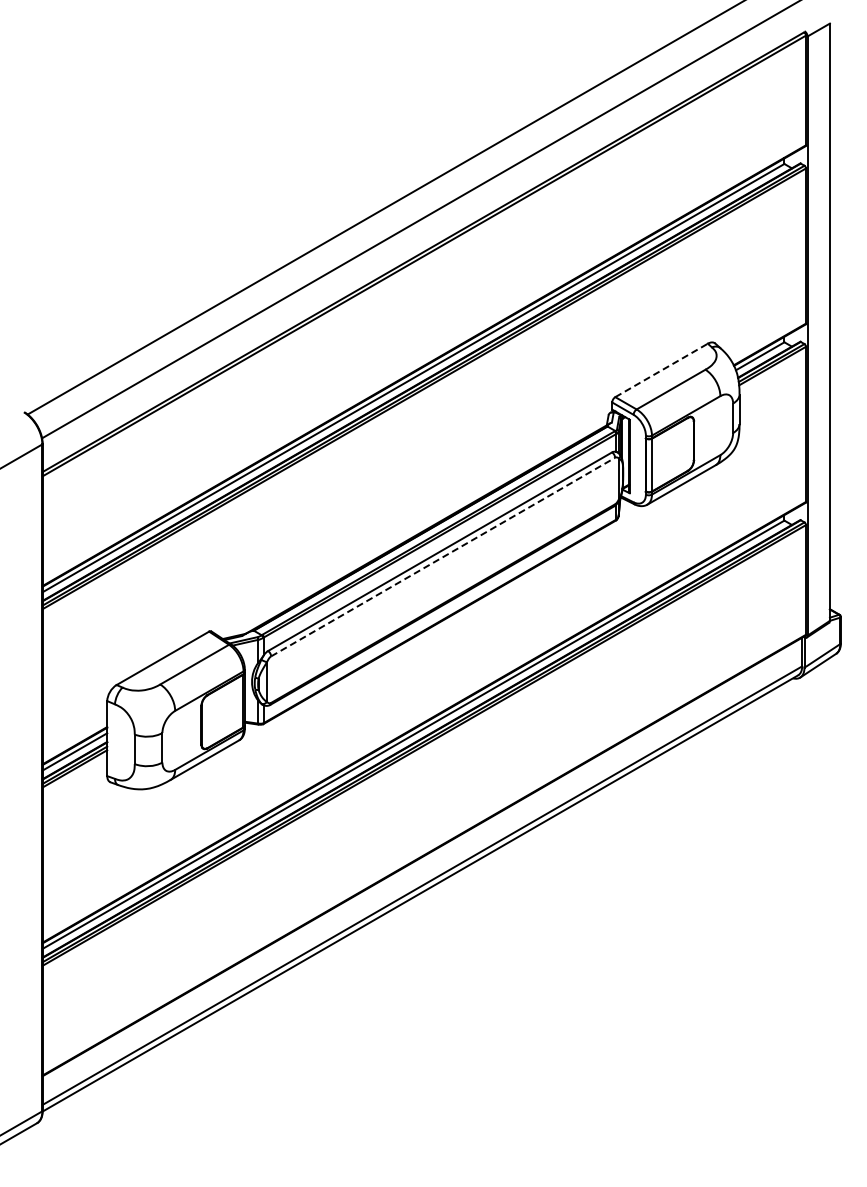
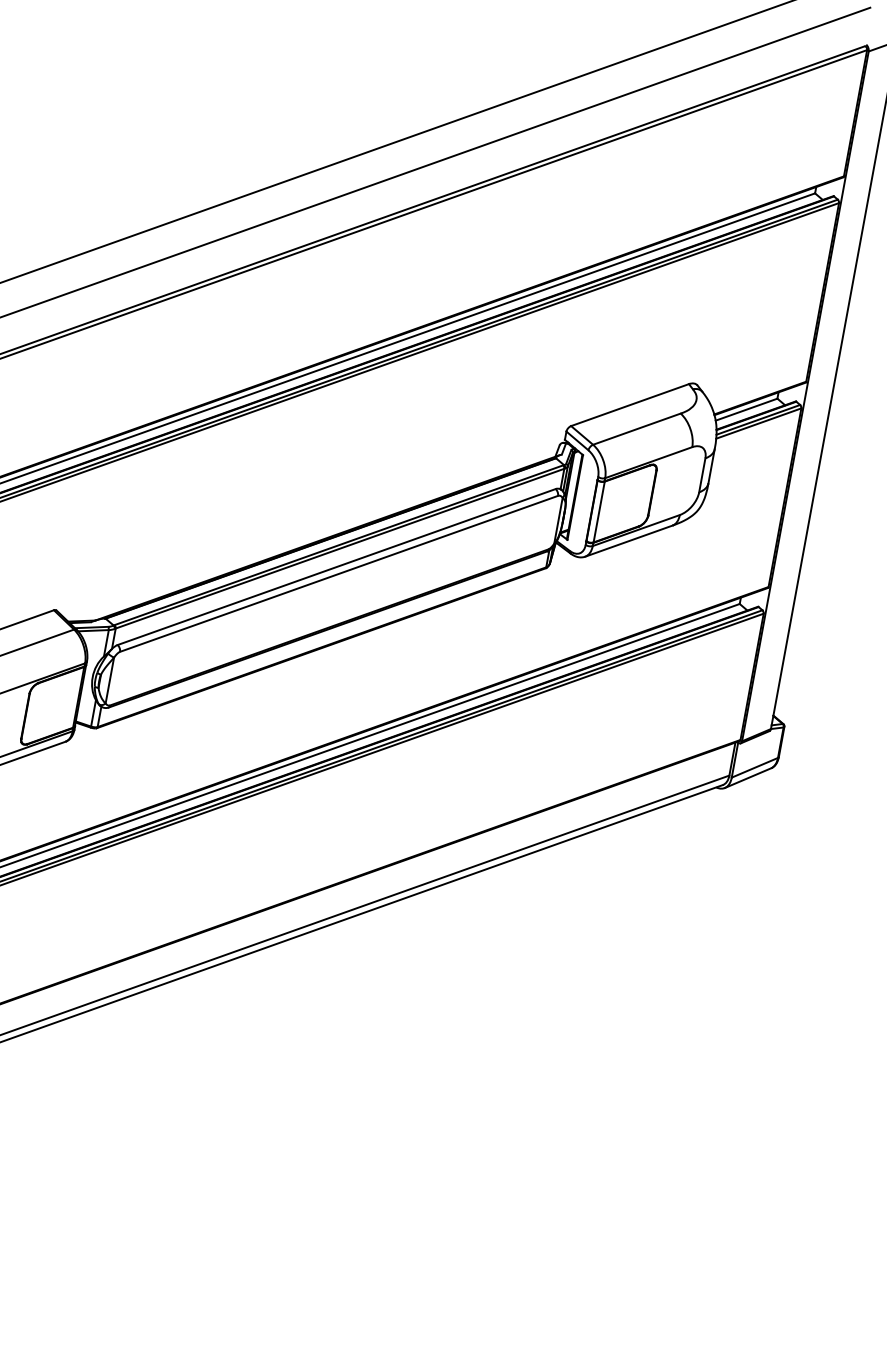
line: (662, 370) -> (631, 405), dashed -> solid
line: (443, 557) -> (339, 574), dashed -> solid

